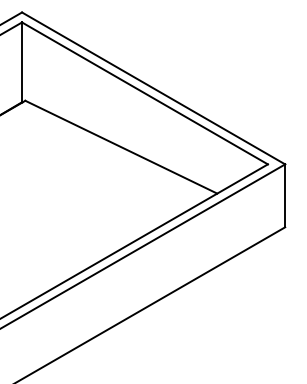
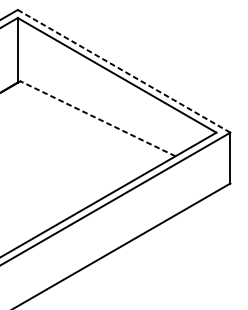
line: (153, 88) -> (124, 71), solid -> dashed
line: (121, 147) -> (98, 119), solid -> dashed

